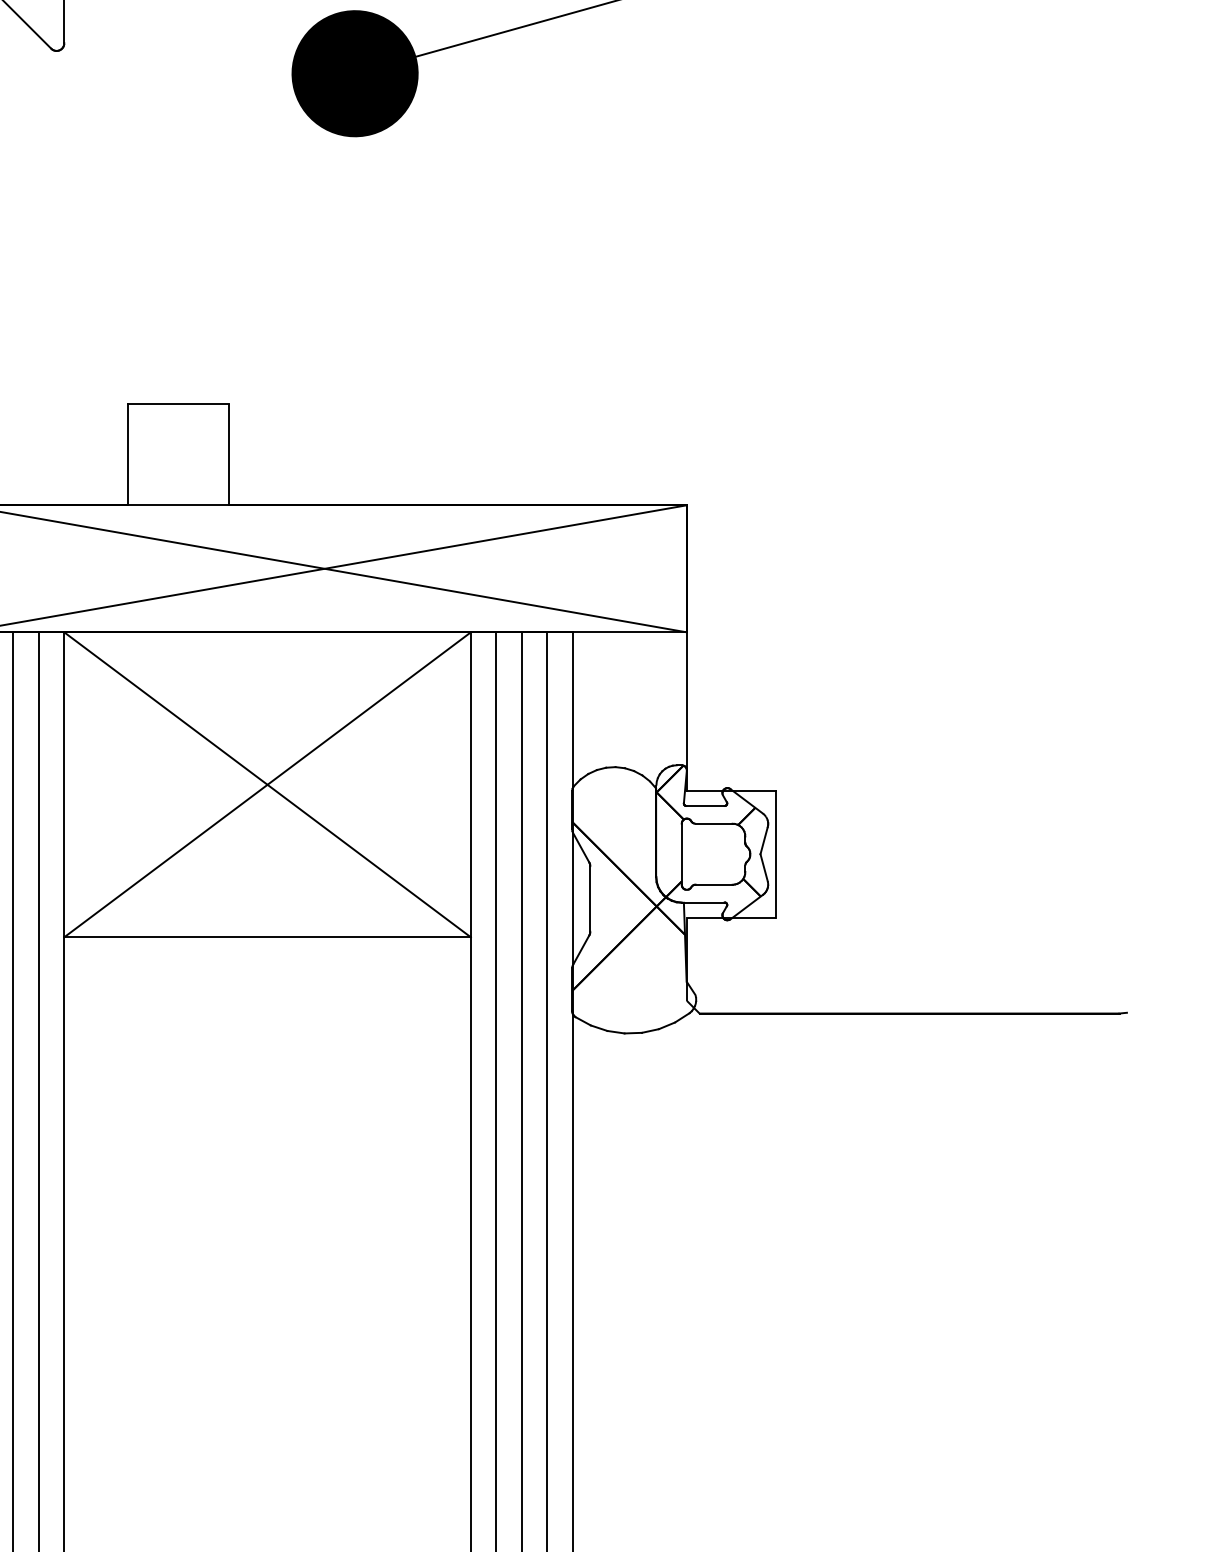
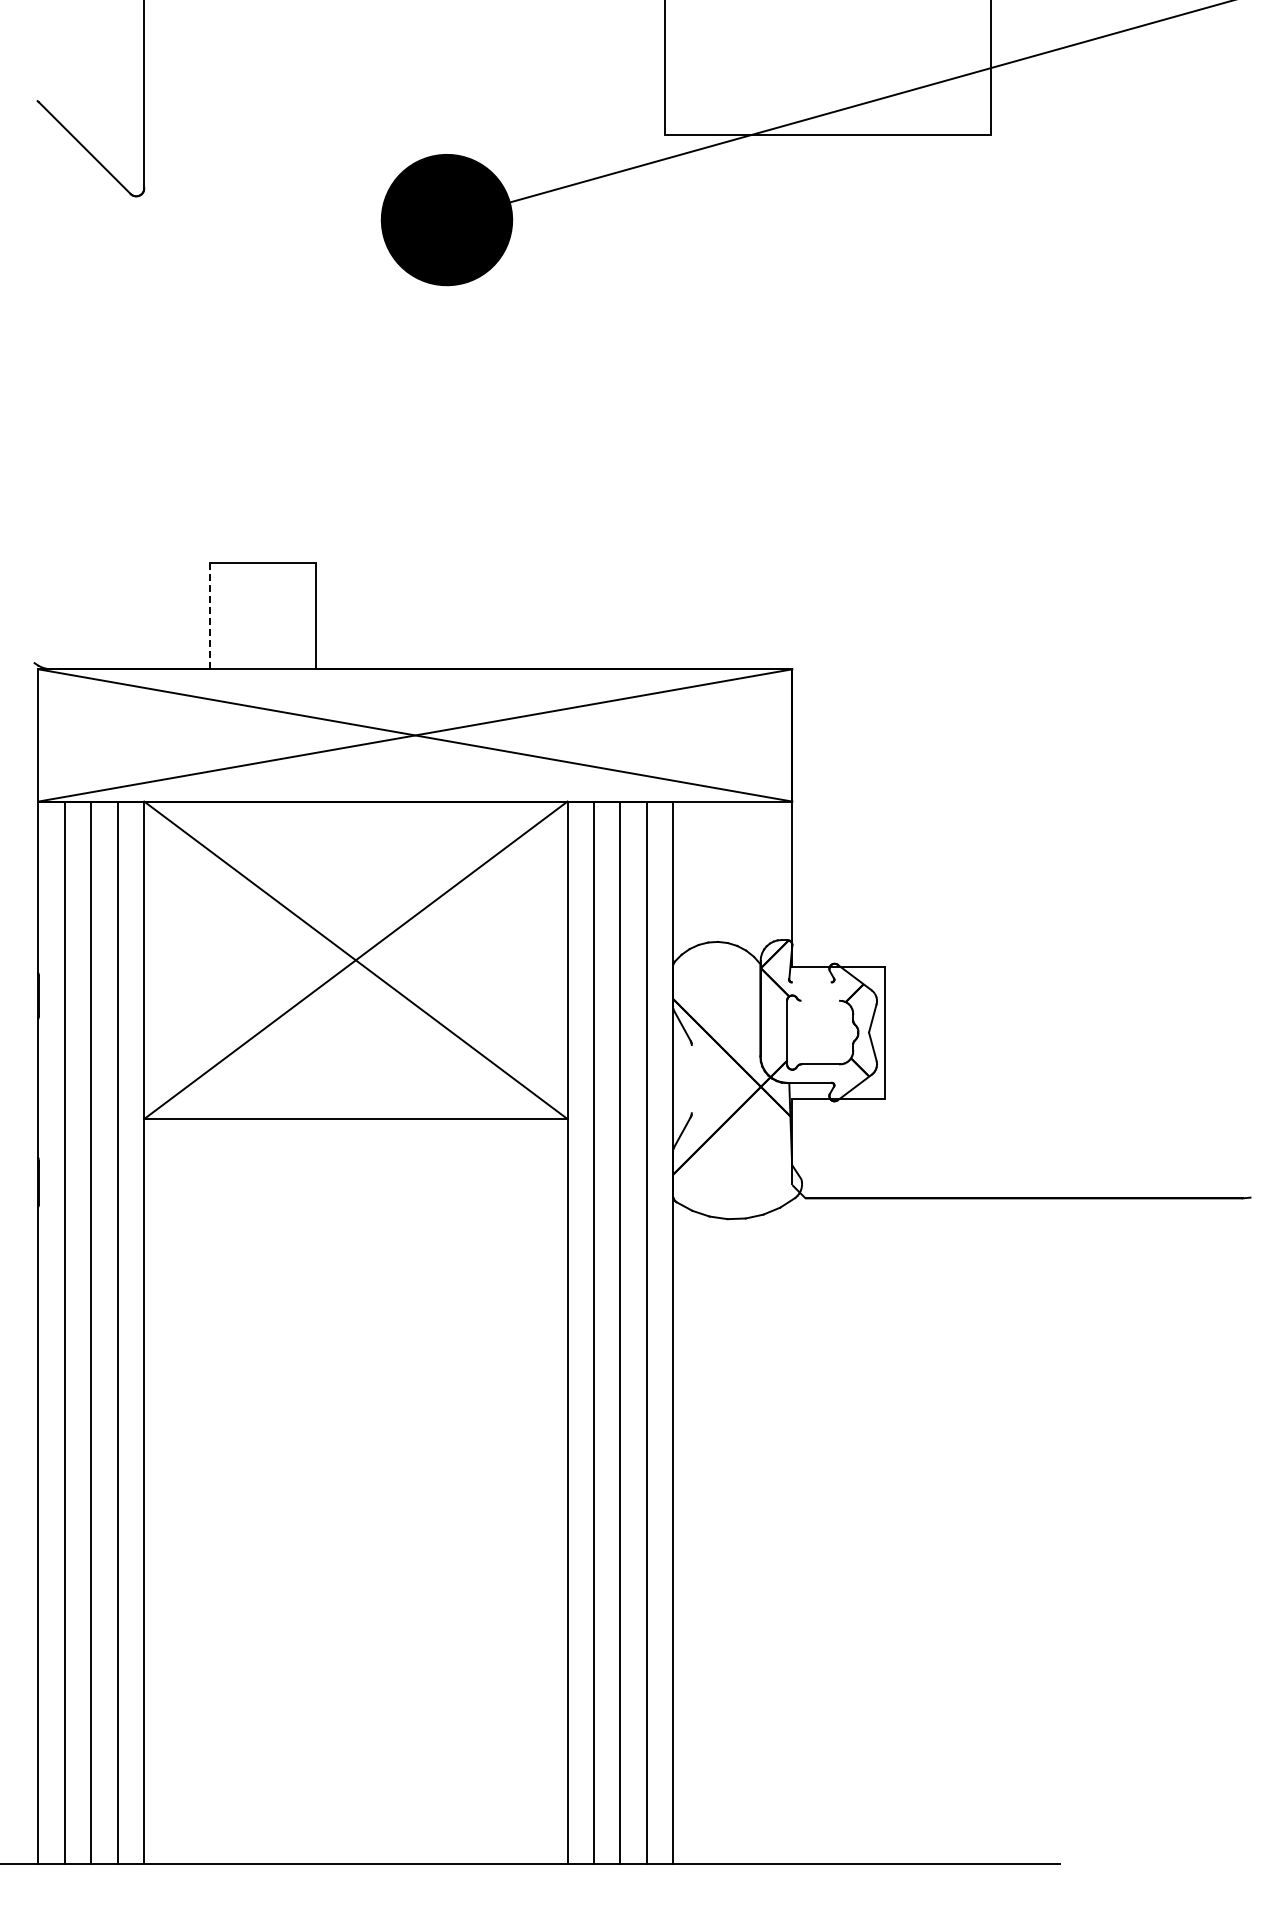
line: (127, 454) -> (210, 616), solid -> dashed
line: (705, 806) -> (811, 982), removed
line: (713, 823) -> (820, 1000), removed
line: (589, 899) -> (691, 1079), removed

